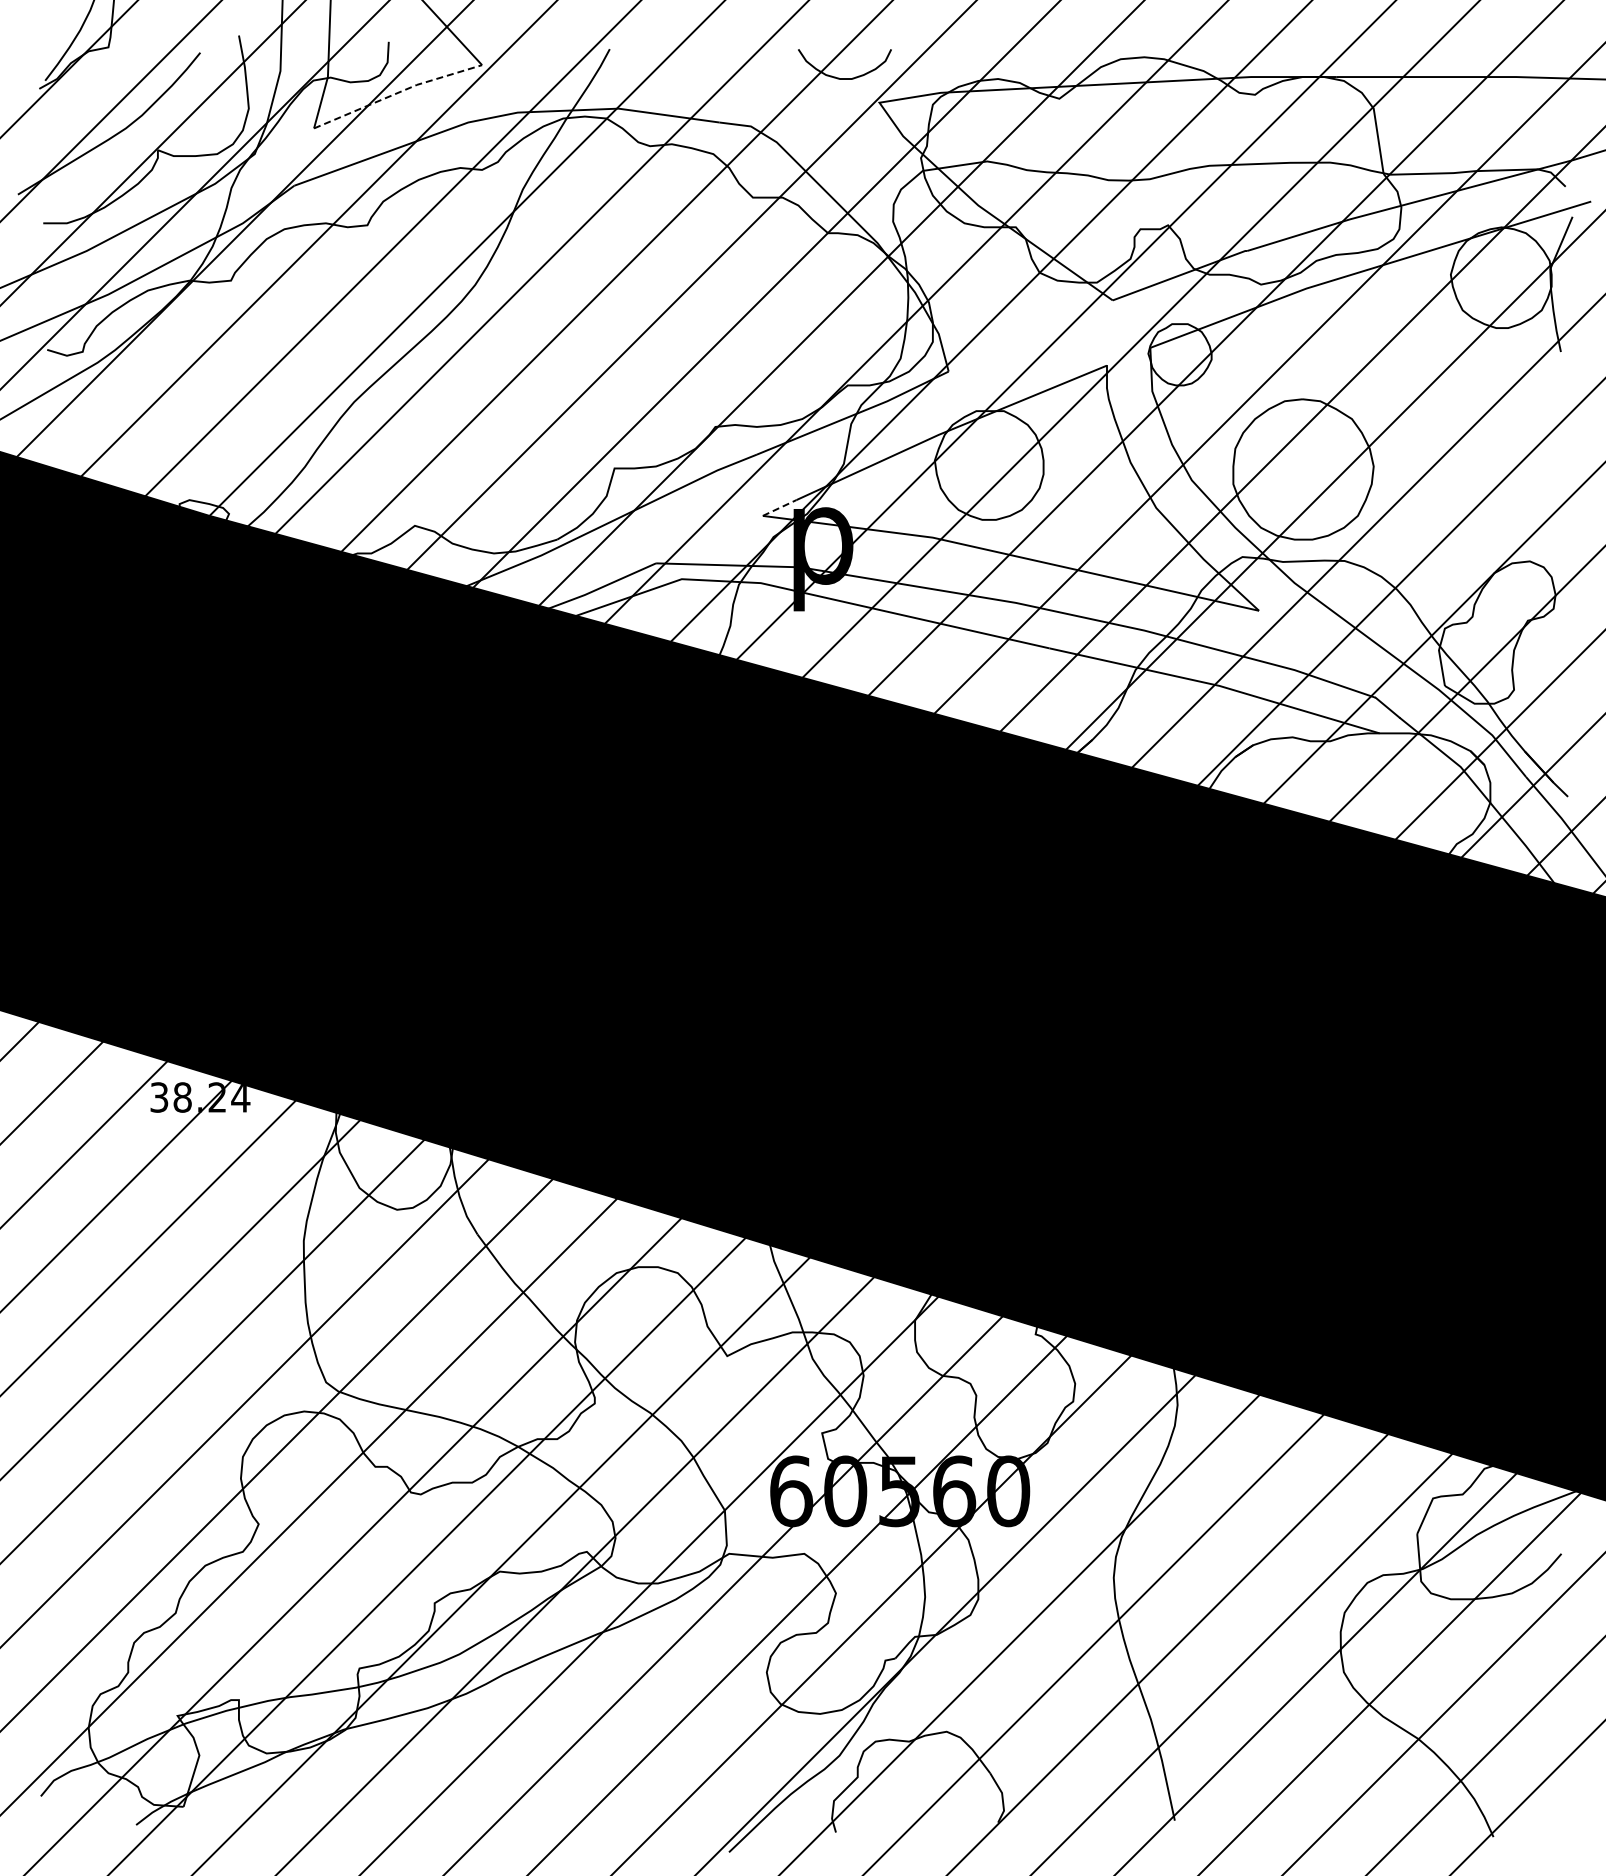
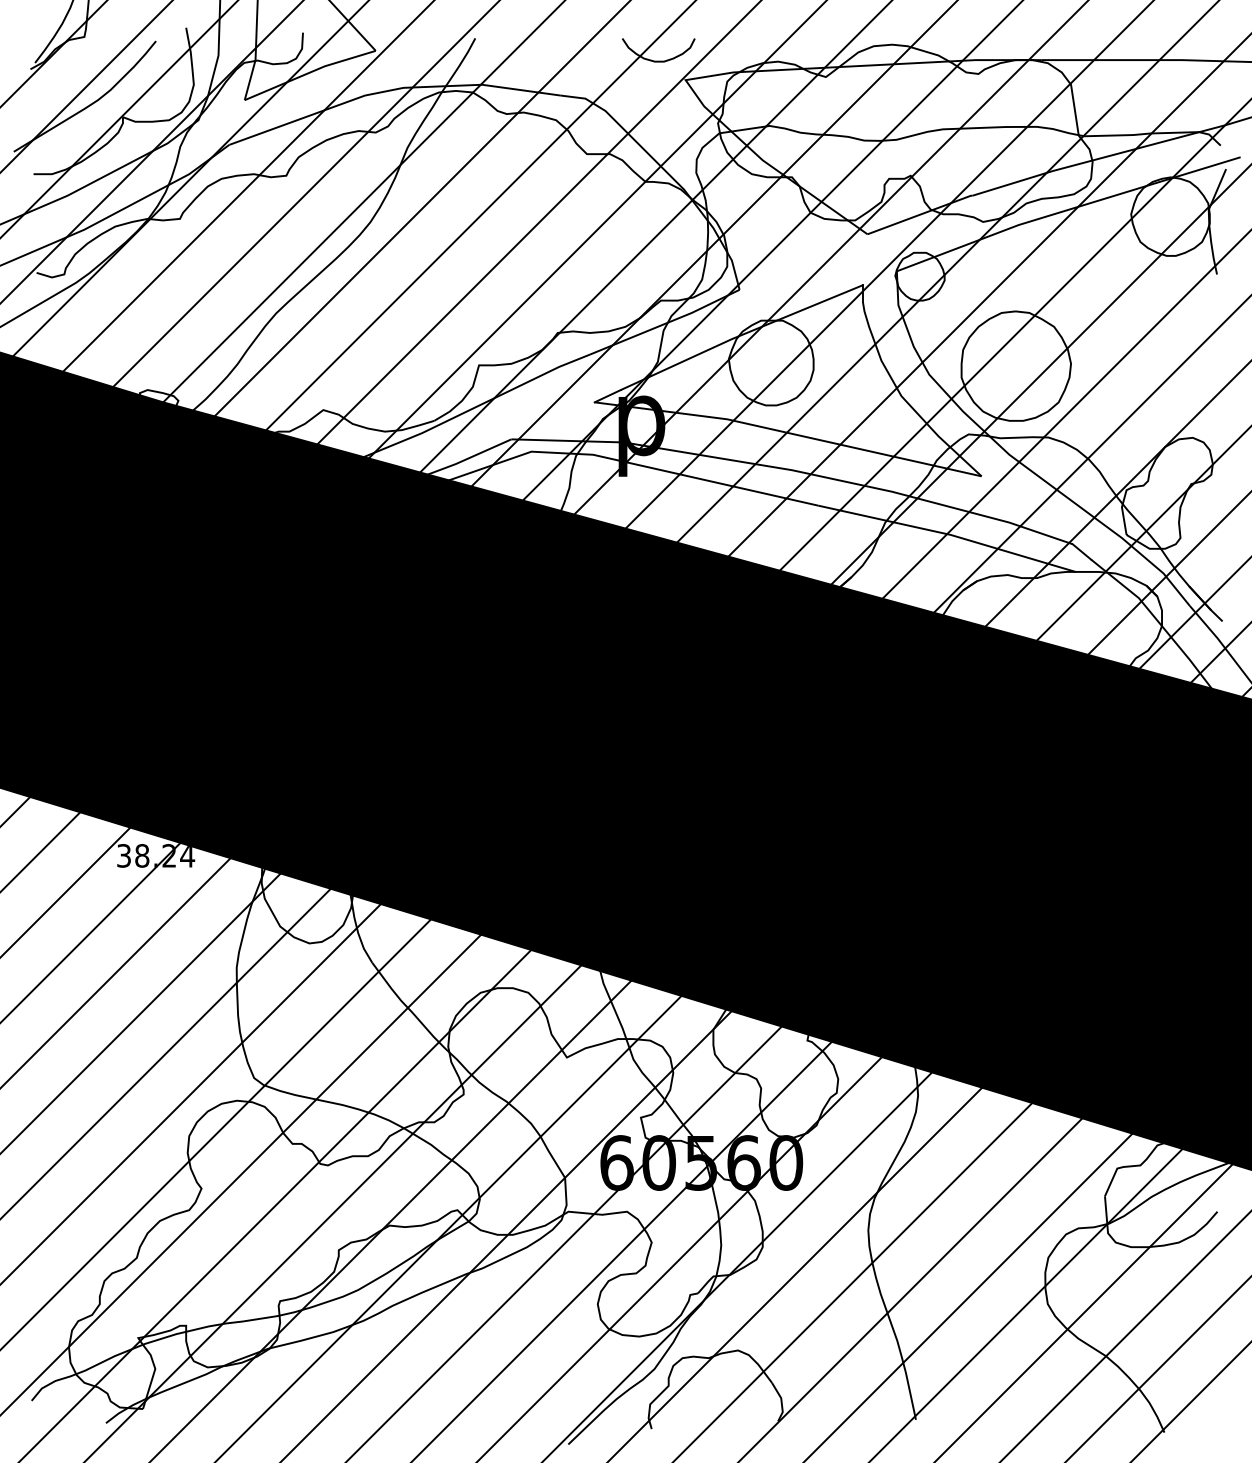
line: (397, 93) -> (309, 72), dashed -> solid
line: (779, 508) -> (607, 396), dashed -> solid

